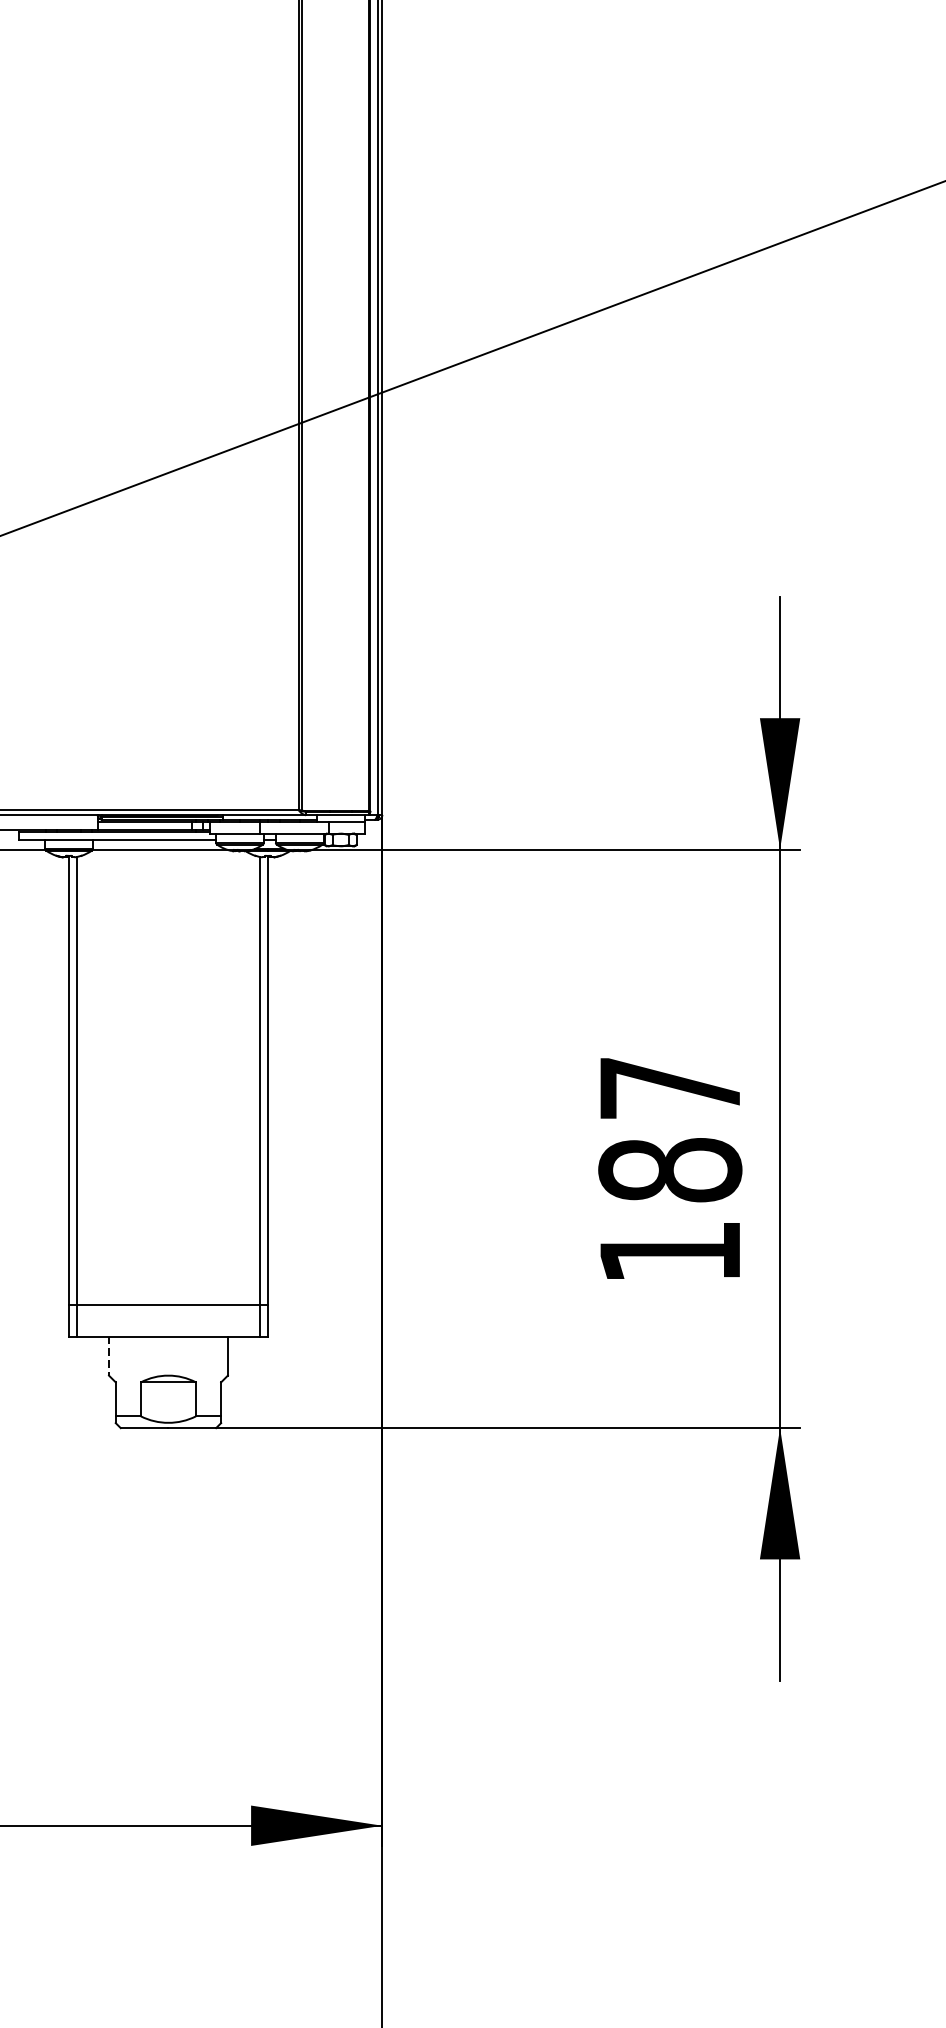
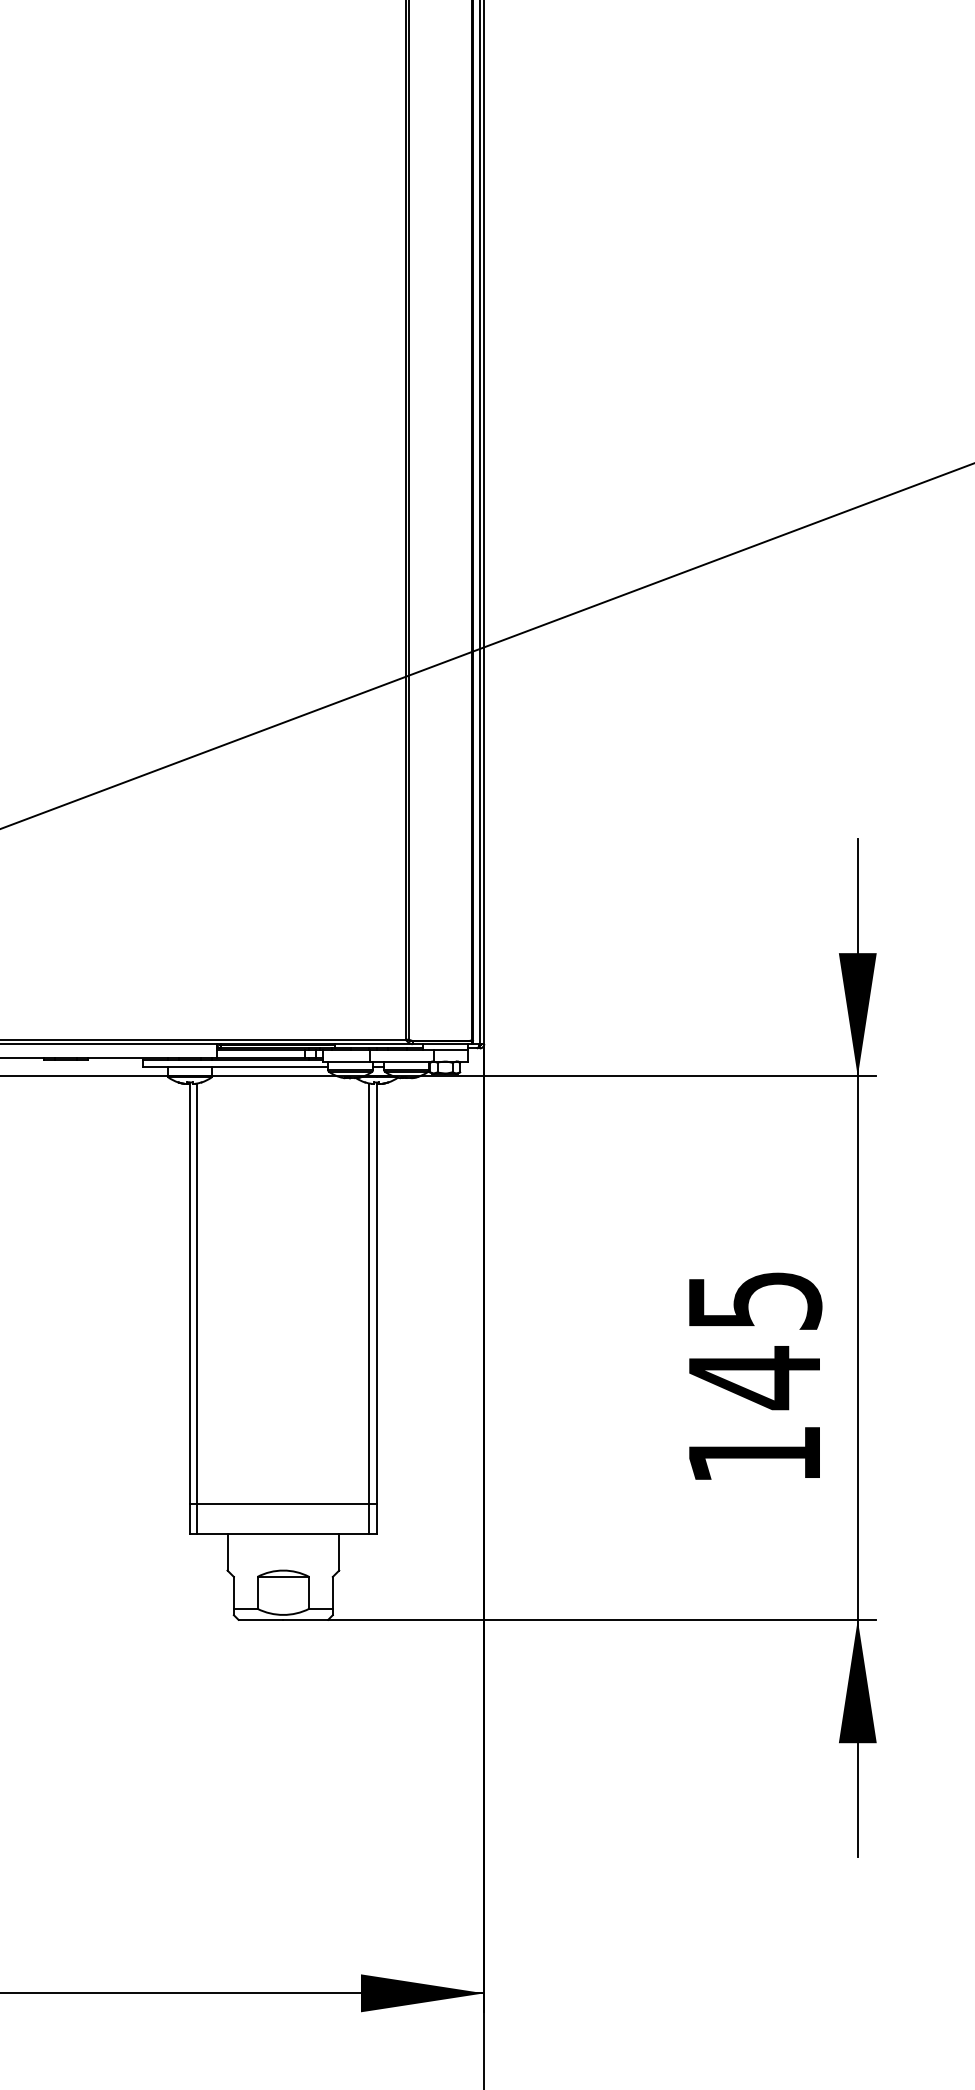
text: (670, 1131) -> (754, 1341), 187 -> 145
line: (108, 1356) -> (227, 1552), dashed -> solid

